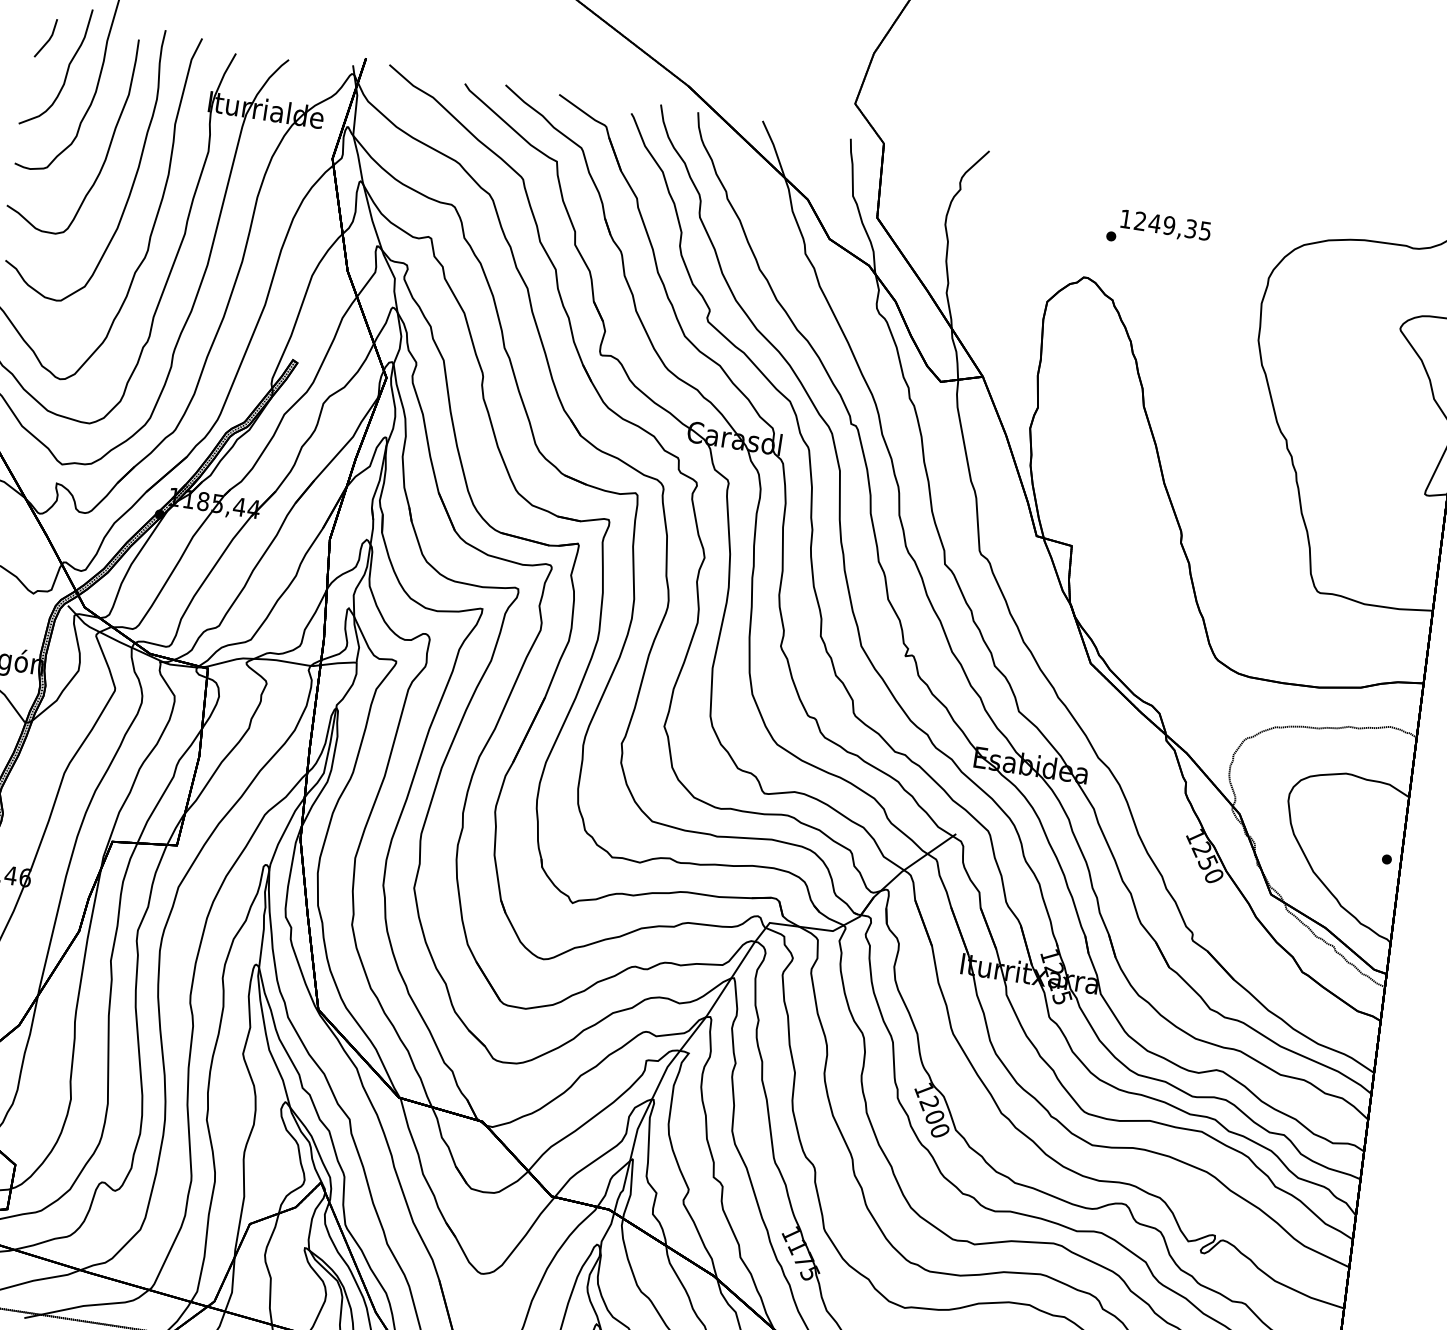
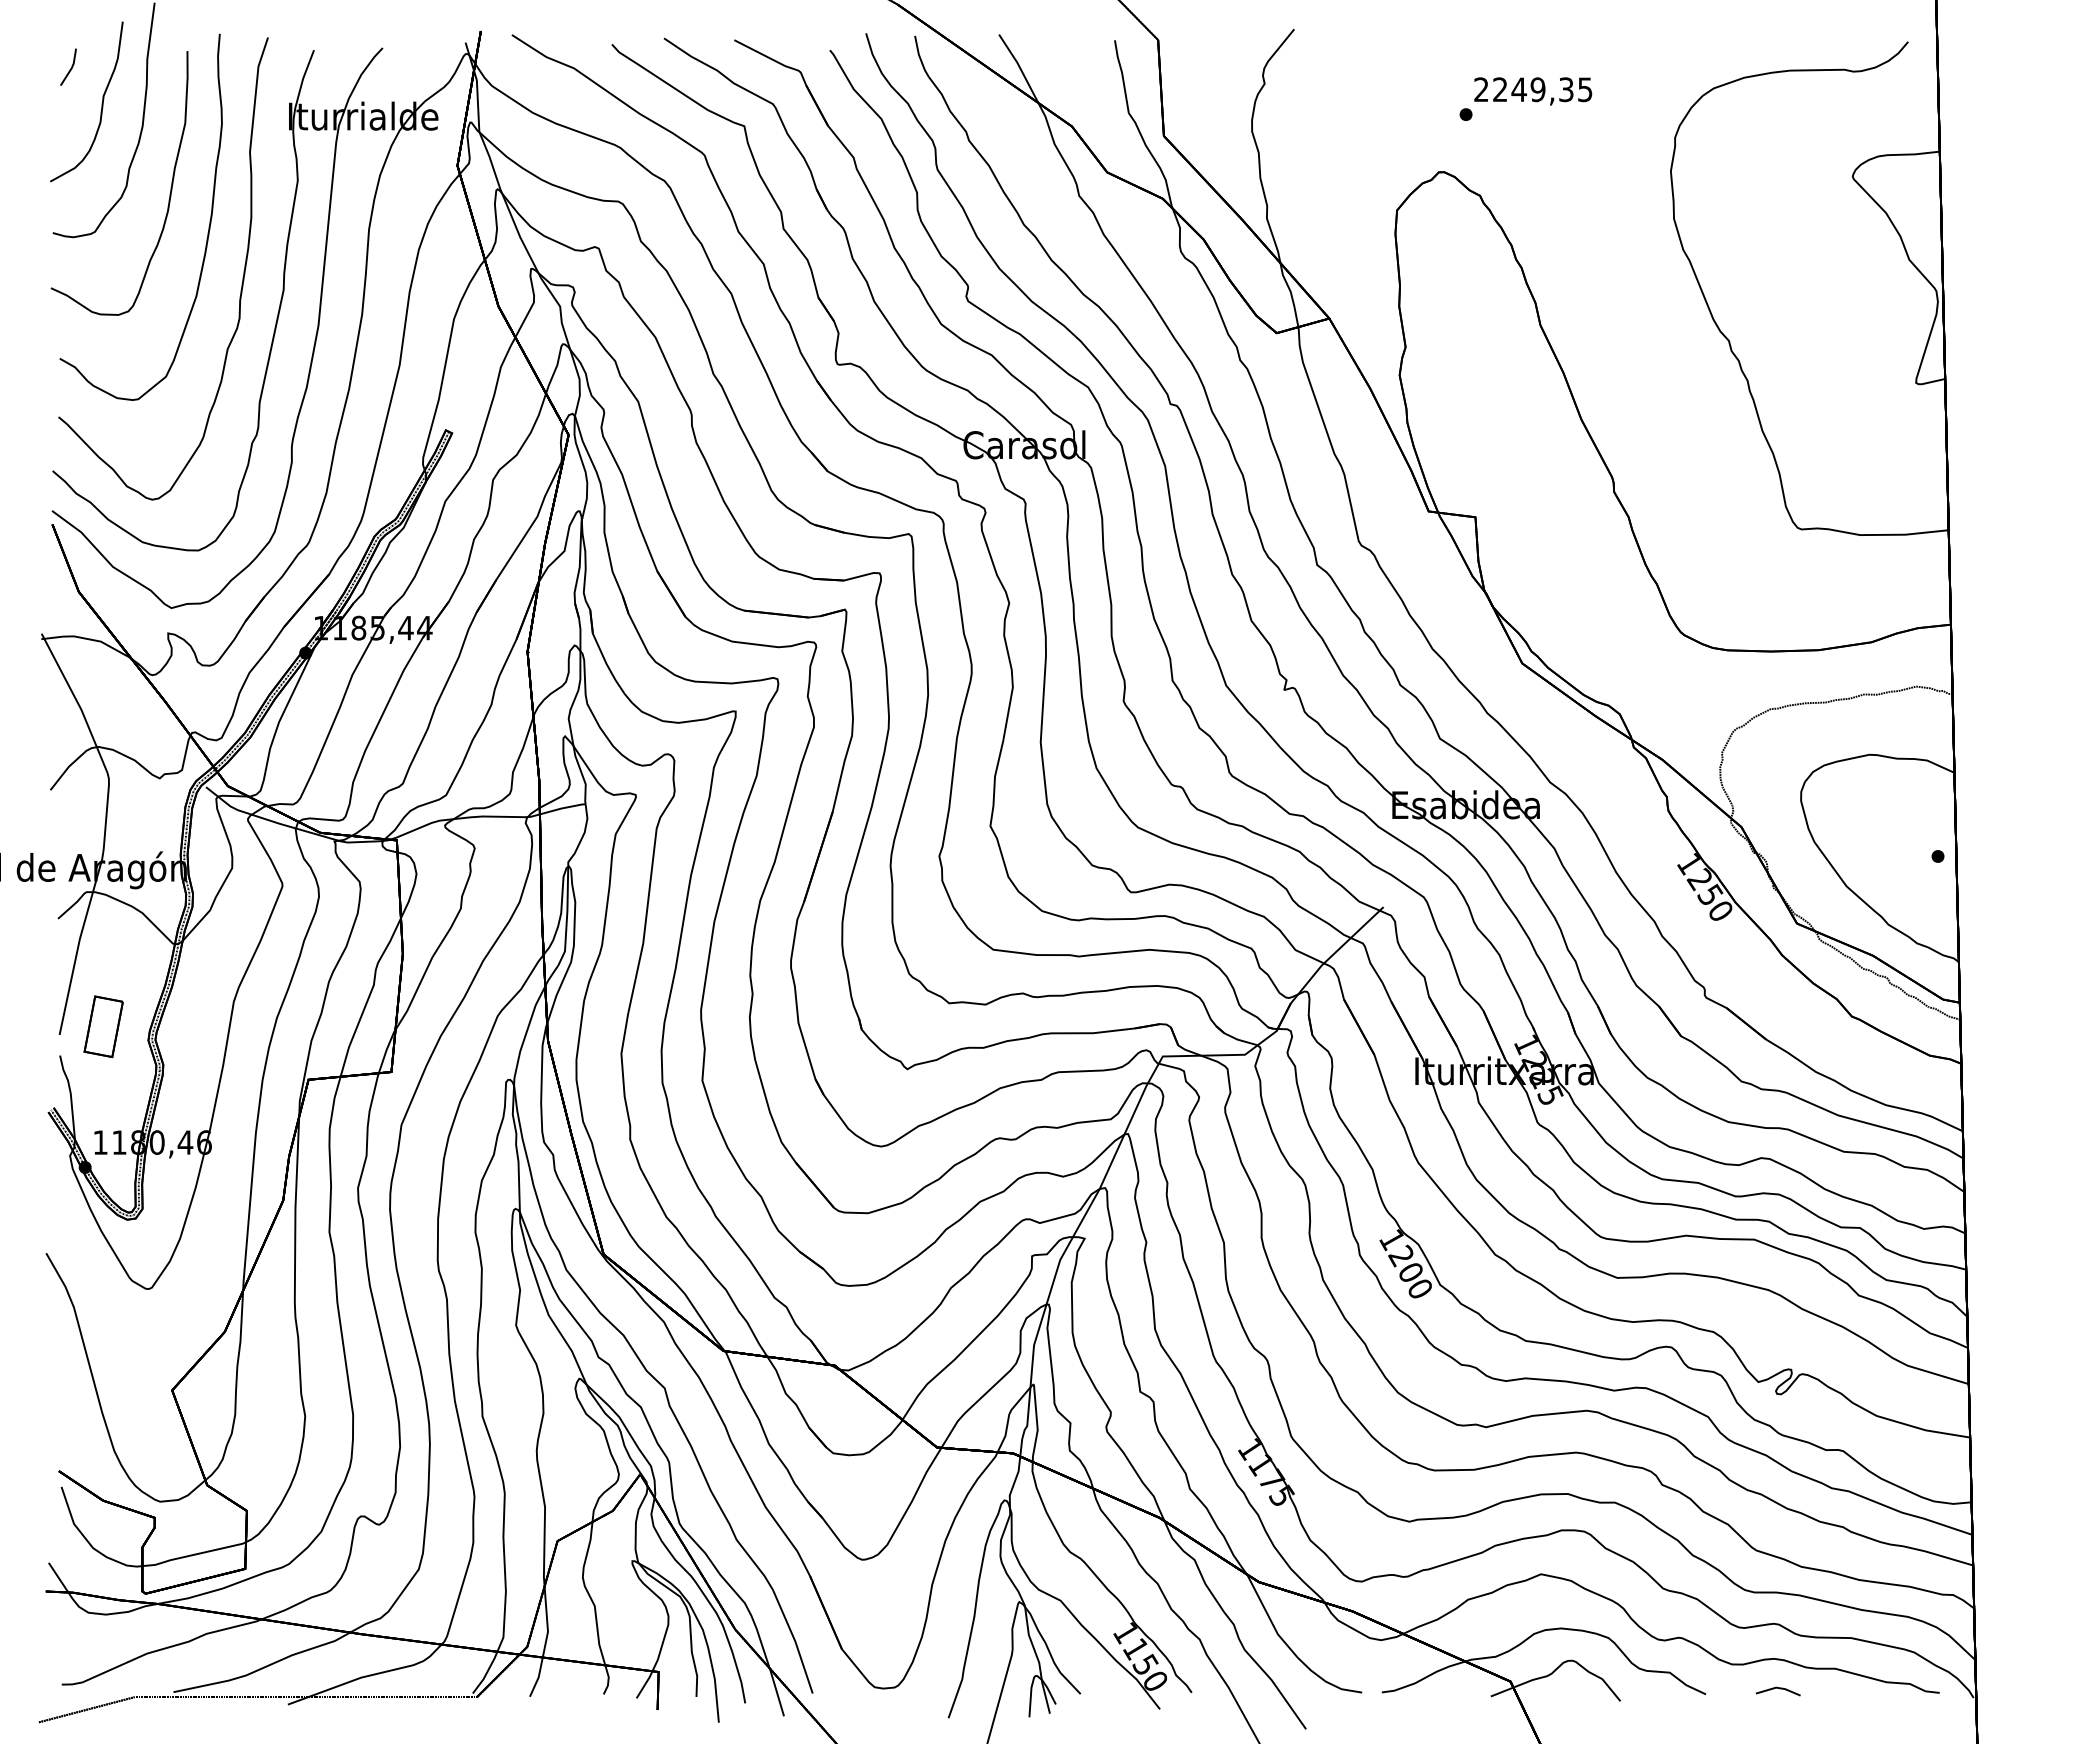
part: (46, 37) -> (68, 66), size x0.7
text: (1125, 218) -> (1481, 89), 1249,35 -> 2249,35

